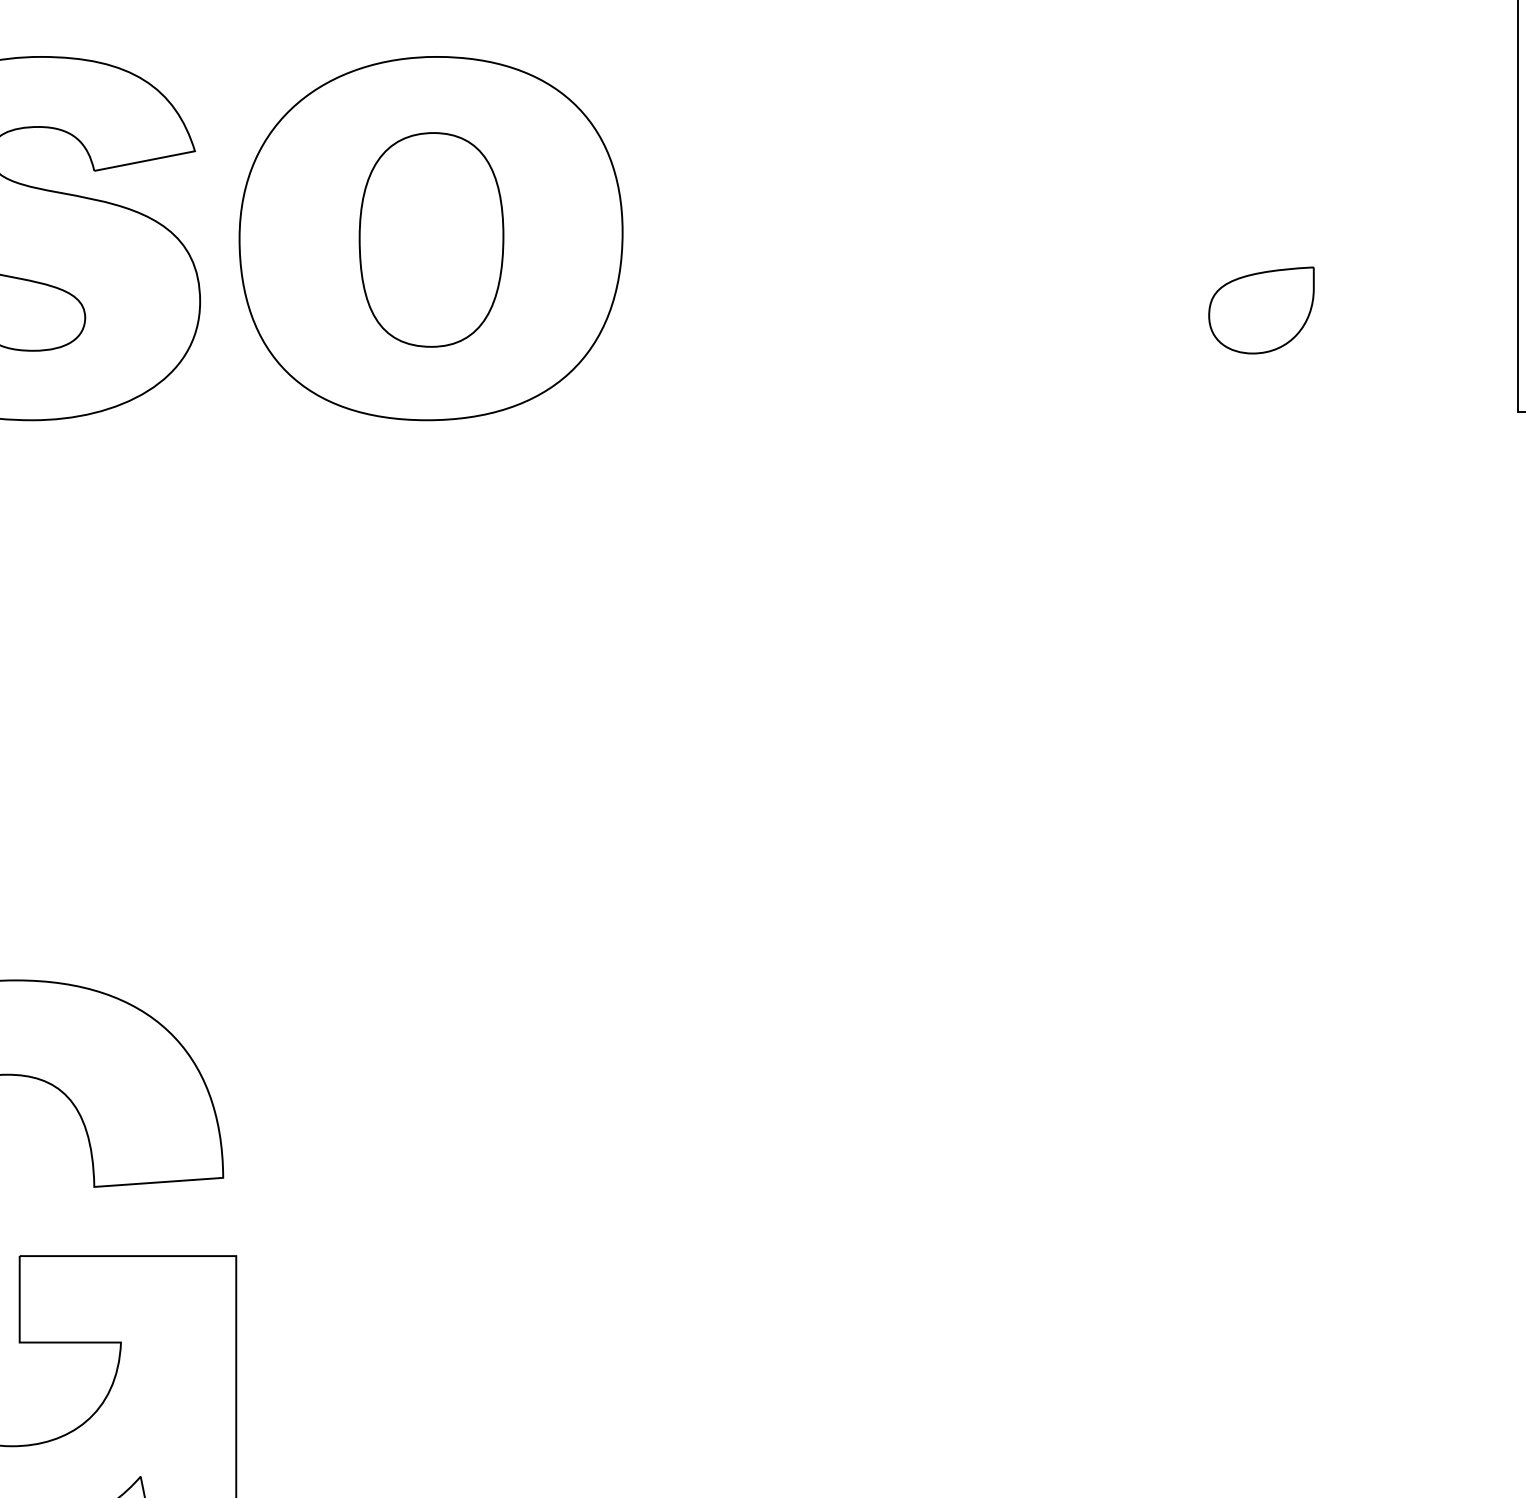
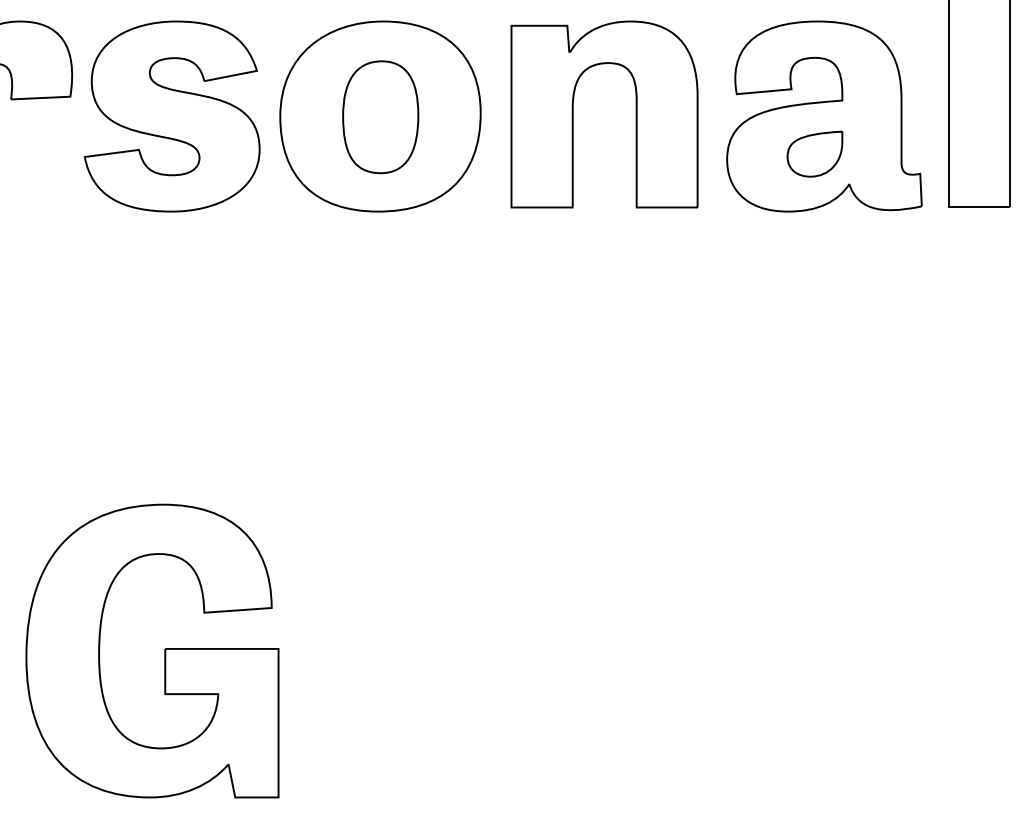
part: (799, 234) -> (573, 114), added
part: (1279, 238) -> (824, 116), added

